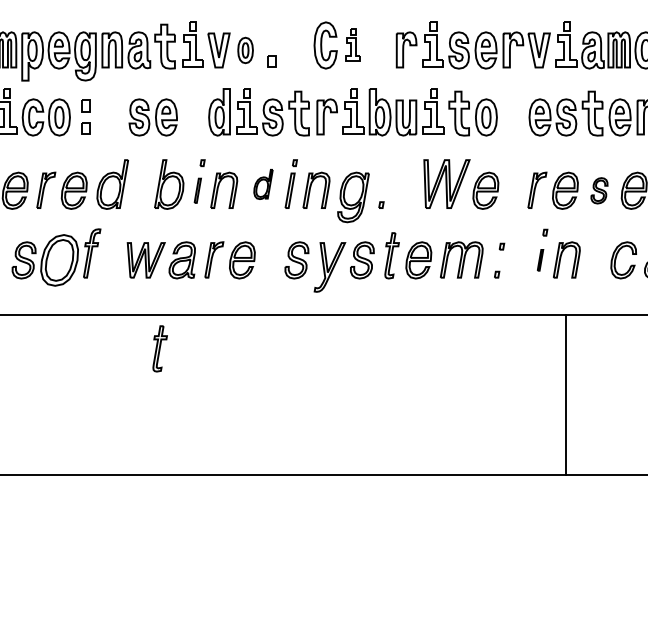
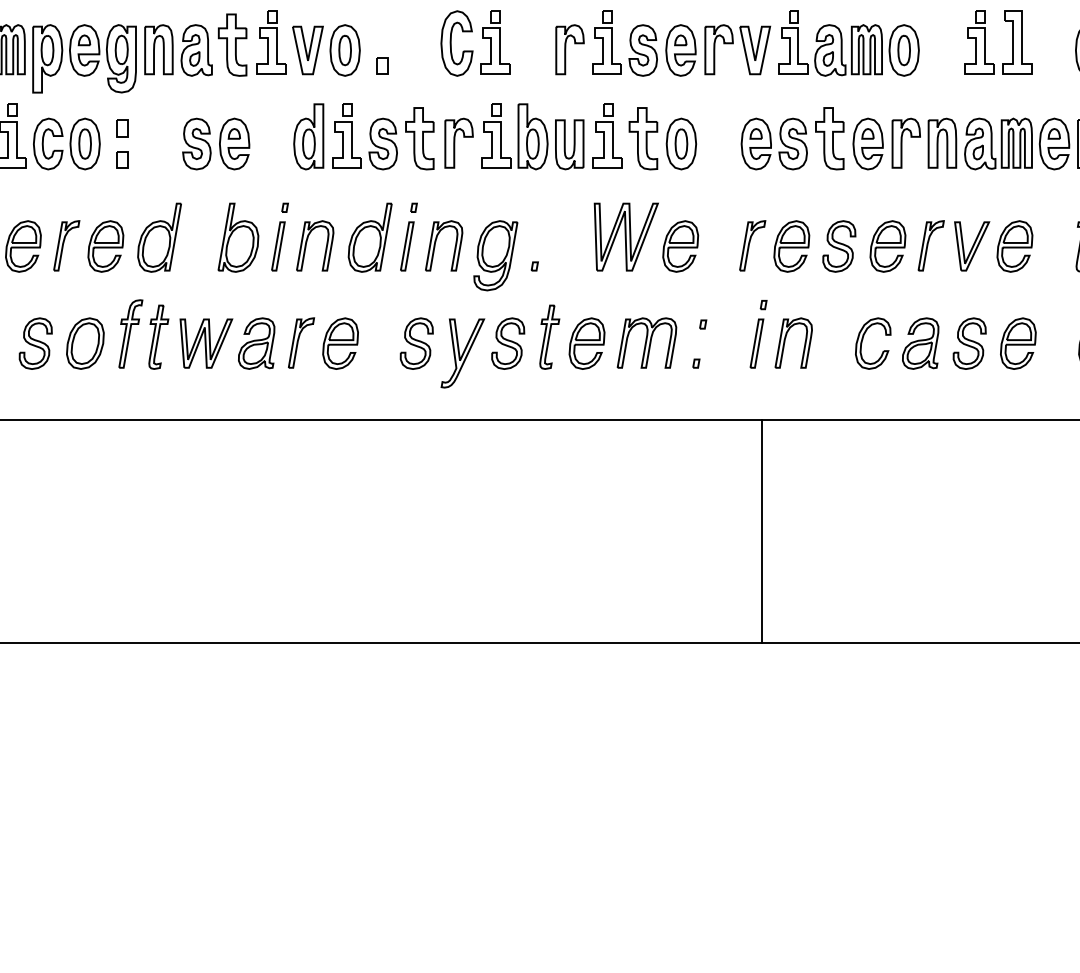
part: (353, 44) -> (495, 42), size x1.43
part: (245, 50) -> (344, 50), size x1.43
part: (263, 184) -> (369, 237), size x1.67
part: (197, 190) -> (278, 246), size x1.43
part: (599, 190) -> (839, 246), size x1.43
part: (59, 260) -> (85, 343), size x0.71
part: (540, 260) -> (756, 343), size x1.67
part: (159, 348) -> (158, 336), moved
line: (565, 394) -> (762, 531), moved

